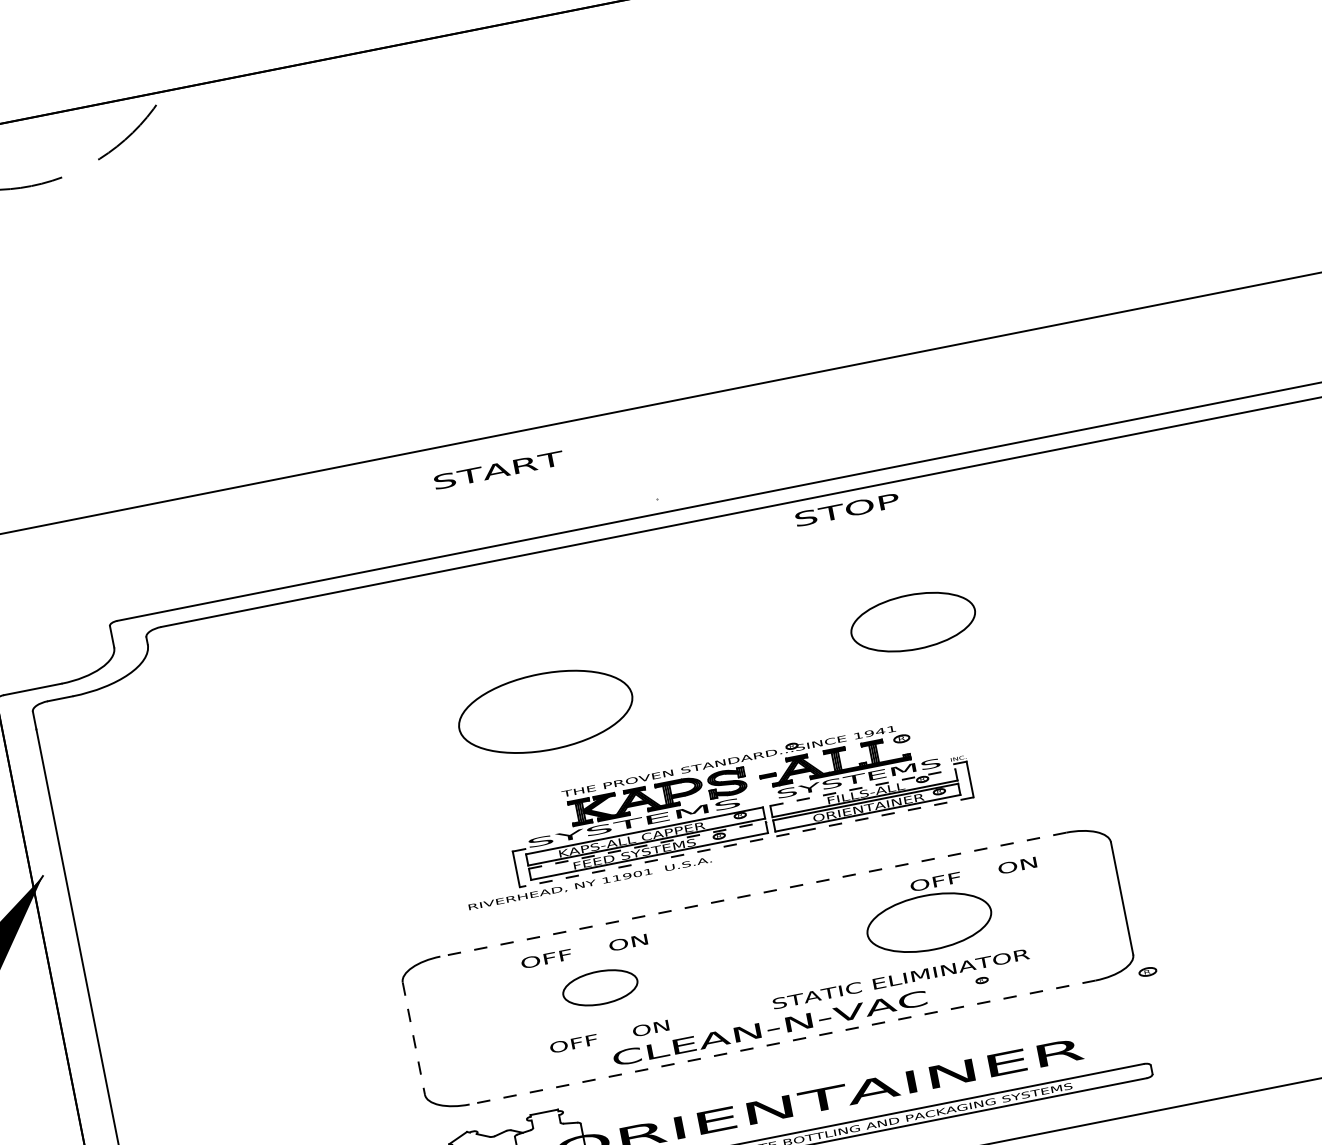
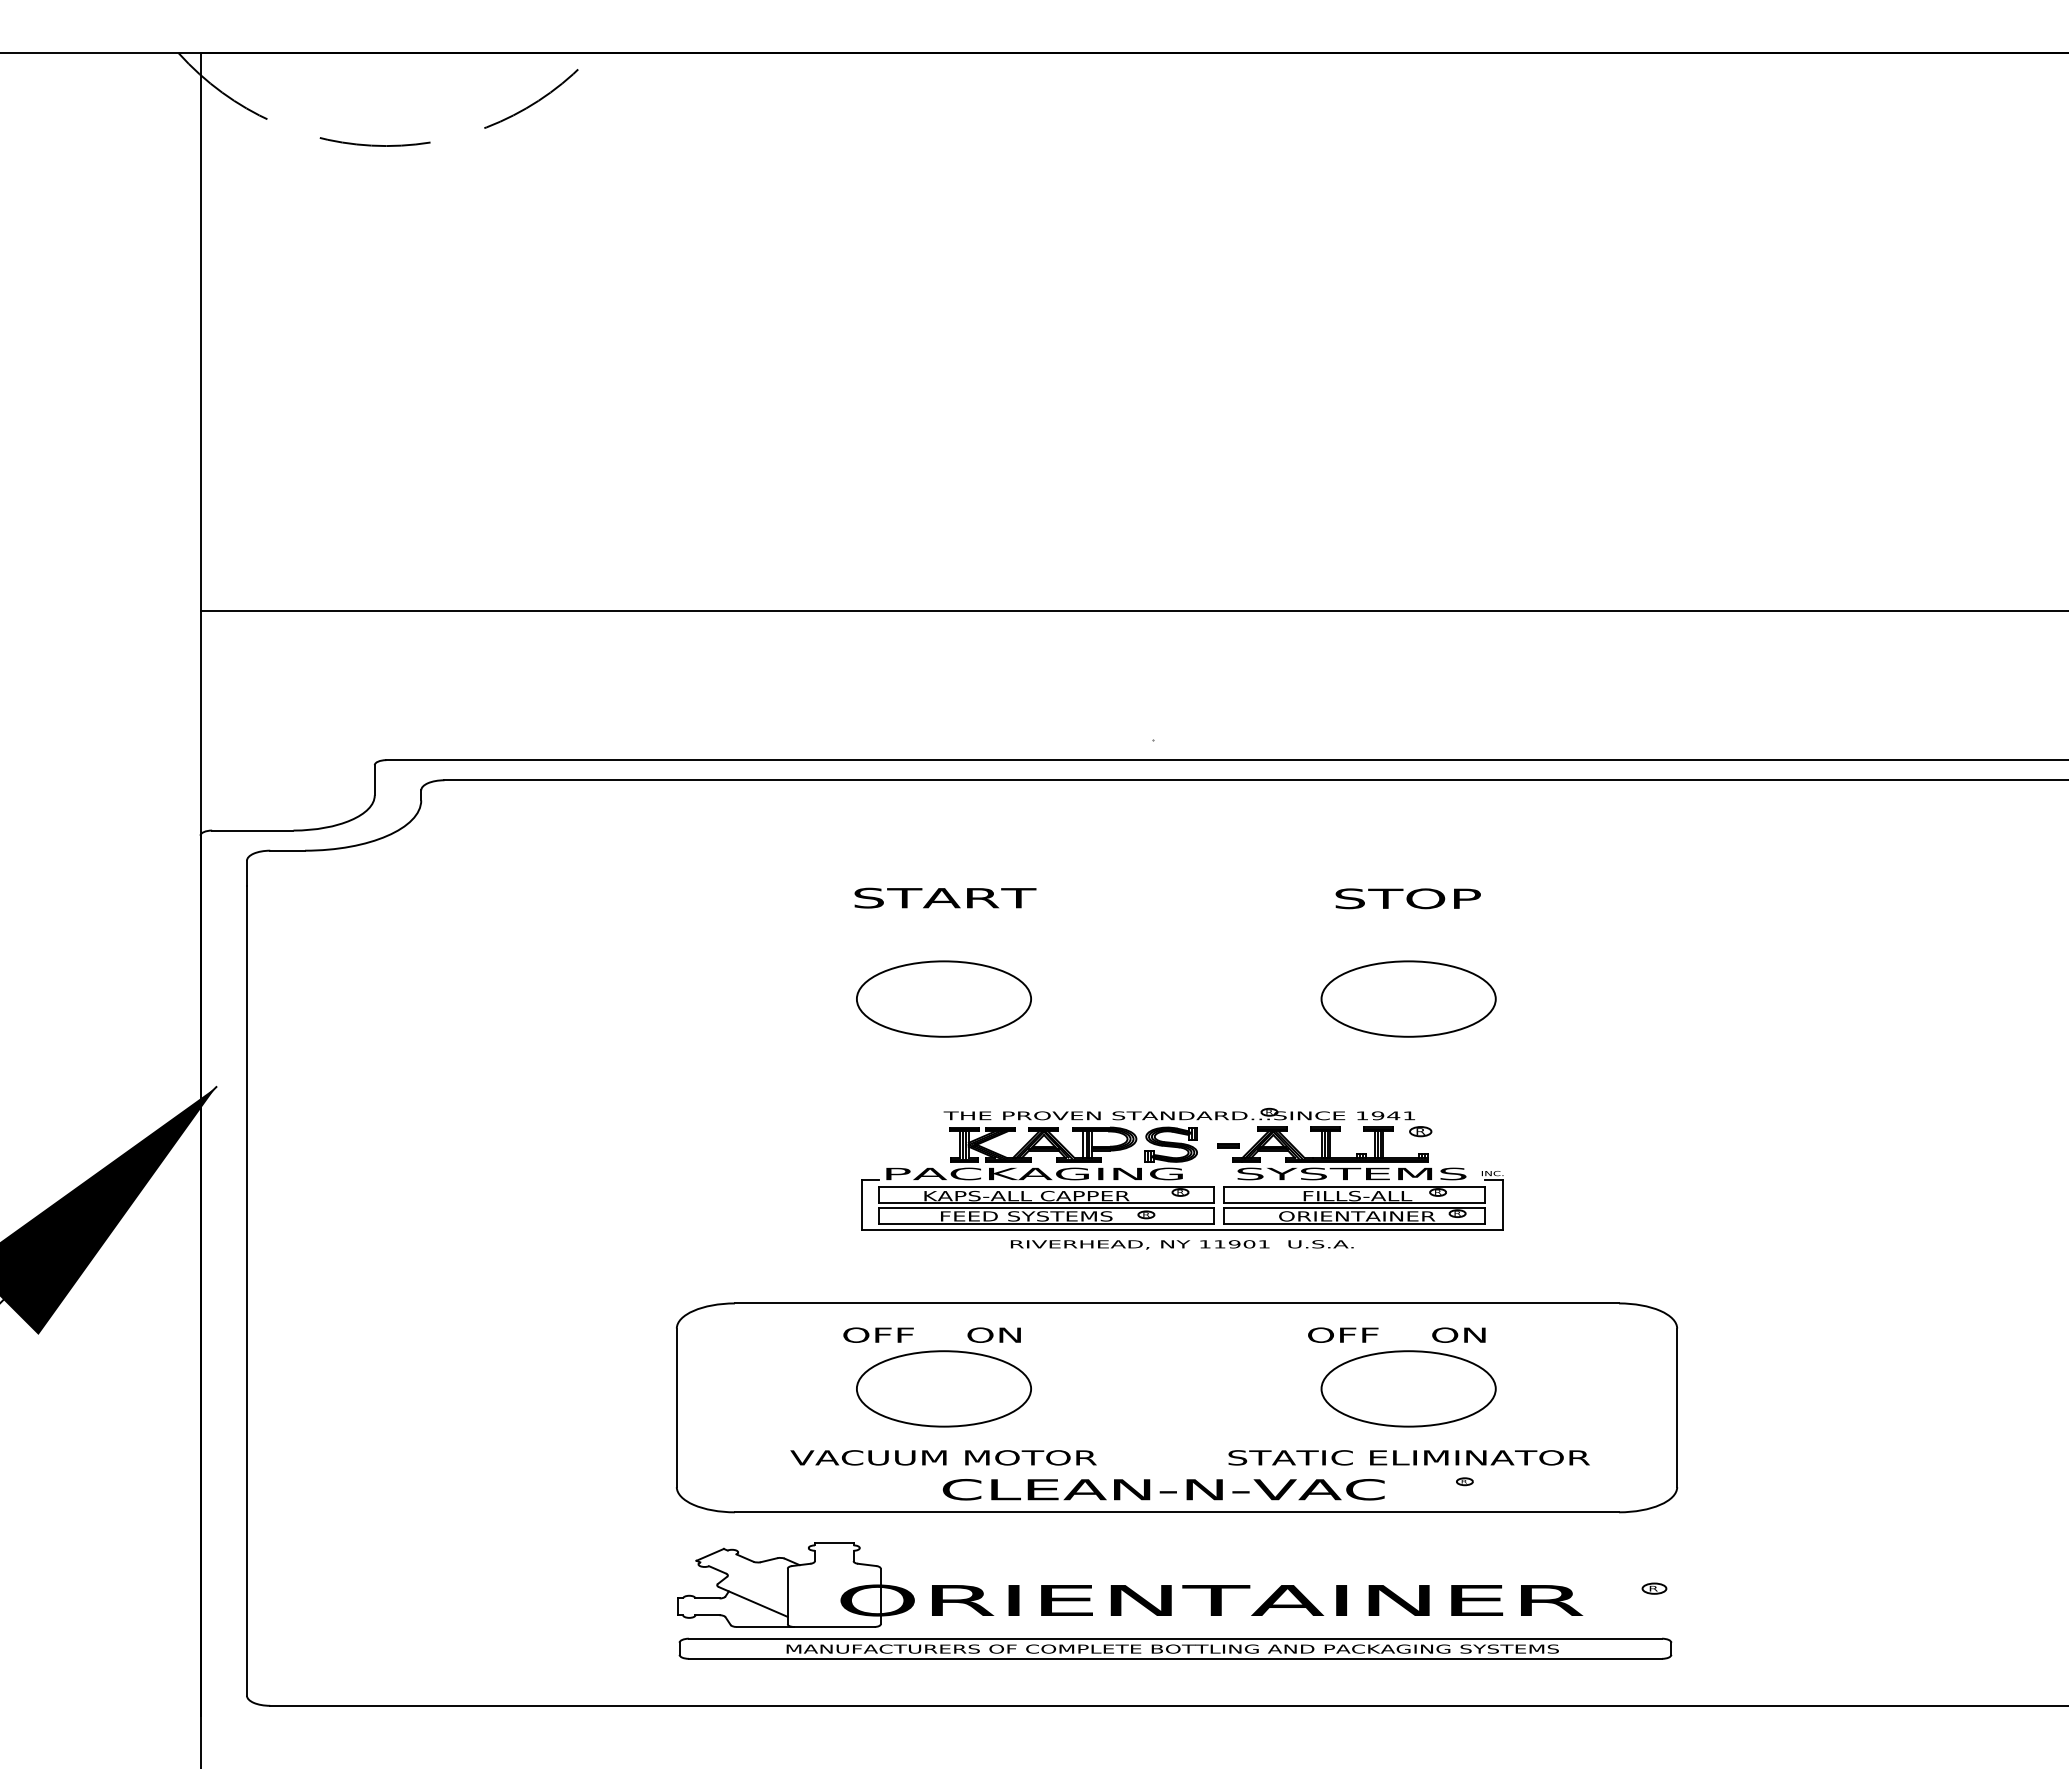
text: (498, 469) -> (945, 897), moved
text: (846, 509) -> (1407, 898), moved
part: (913, 621) -> (1408, 998), moved
part: (545, 711) -> (943, 998), size x0.71
line: (862, 787) -> (1354, 1187), dashed -> solid
text: (634, 822) -> (1034, 1173), SYSTEMS -> PACKAGING
line: (747, 842) -> (1182, 1230), dashed -> solid
line: (647, 845) -> (1046, 1207), dashed -> solid
text: (973, 873) -> (1396, 1334), moved
text: (590, 883) -> (1182, 1244), moved
line: (753, 894) -> (1176, 1303), dashed -> solid
part: (1147, 971) -> (1654, 1588), moved
text: (900, 978) -> (1408, 1457), moved
part: (599, 987) -> (943, 1388), size x1.67
text: (609, 1036) -> (943, 1457), OFF    ON -> VACUUM MOTOR
line: (413, 1039) -> (676, 1408), dashed -> solid
line: (782, 1042) -> (1176, 1512), dashed -> solid

